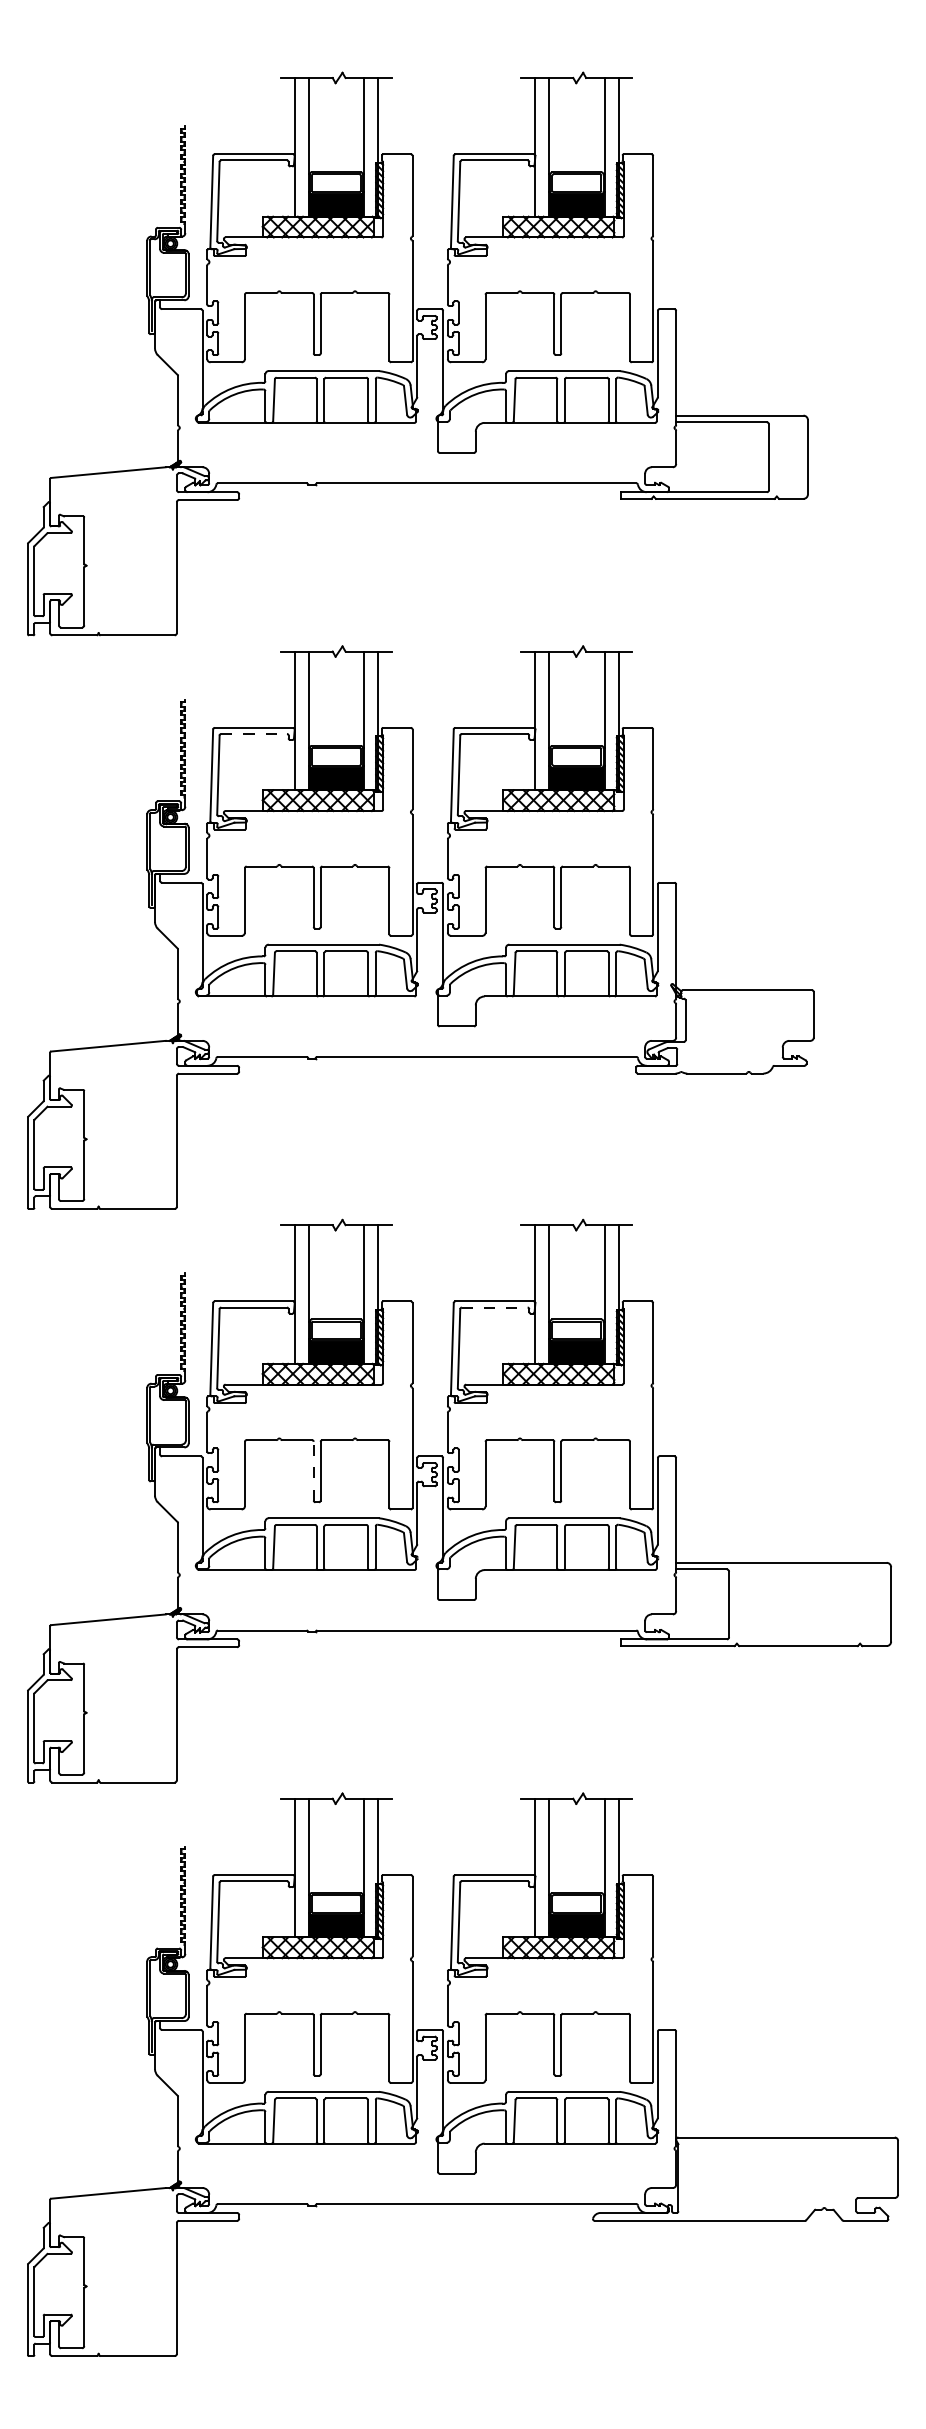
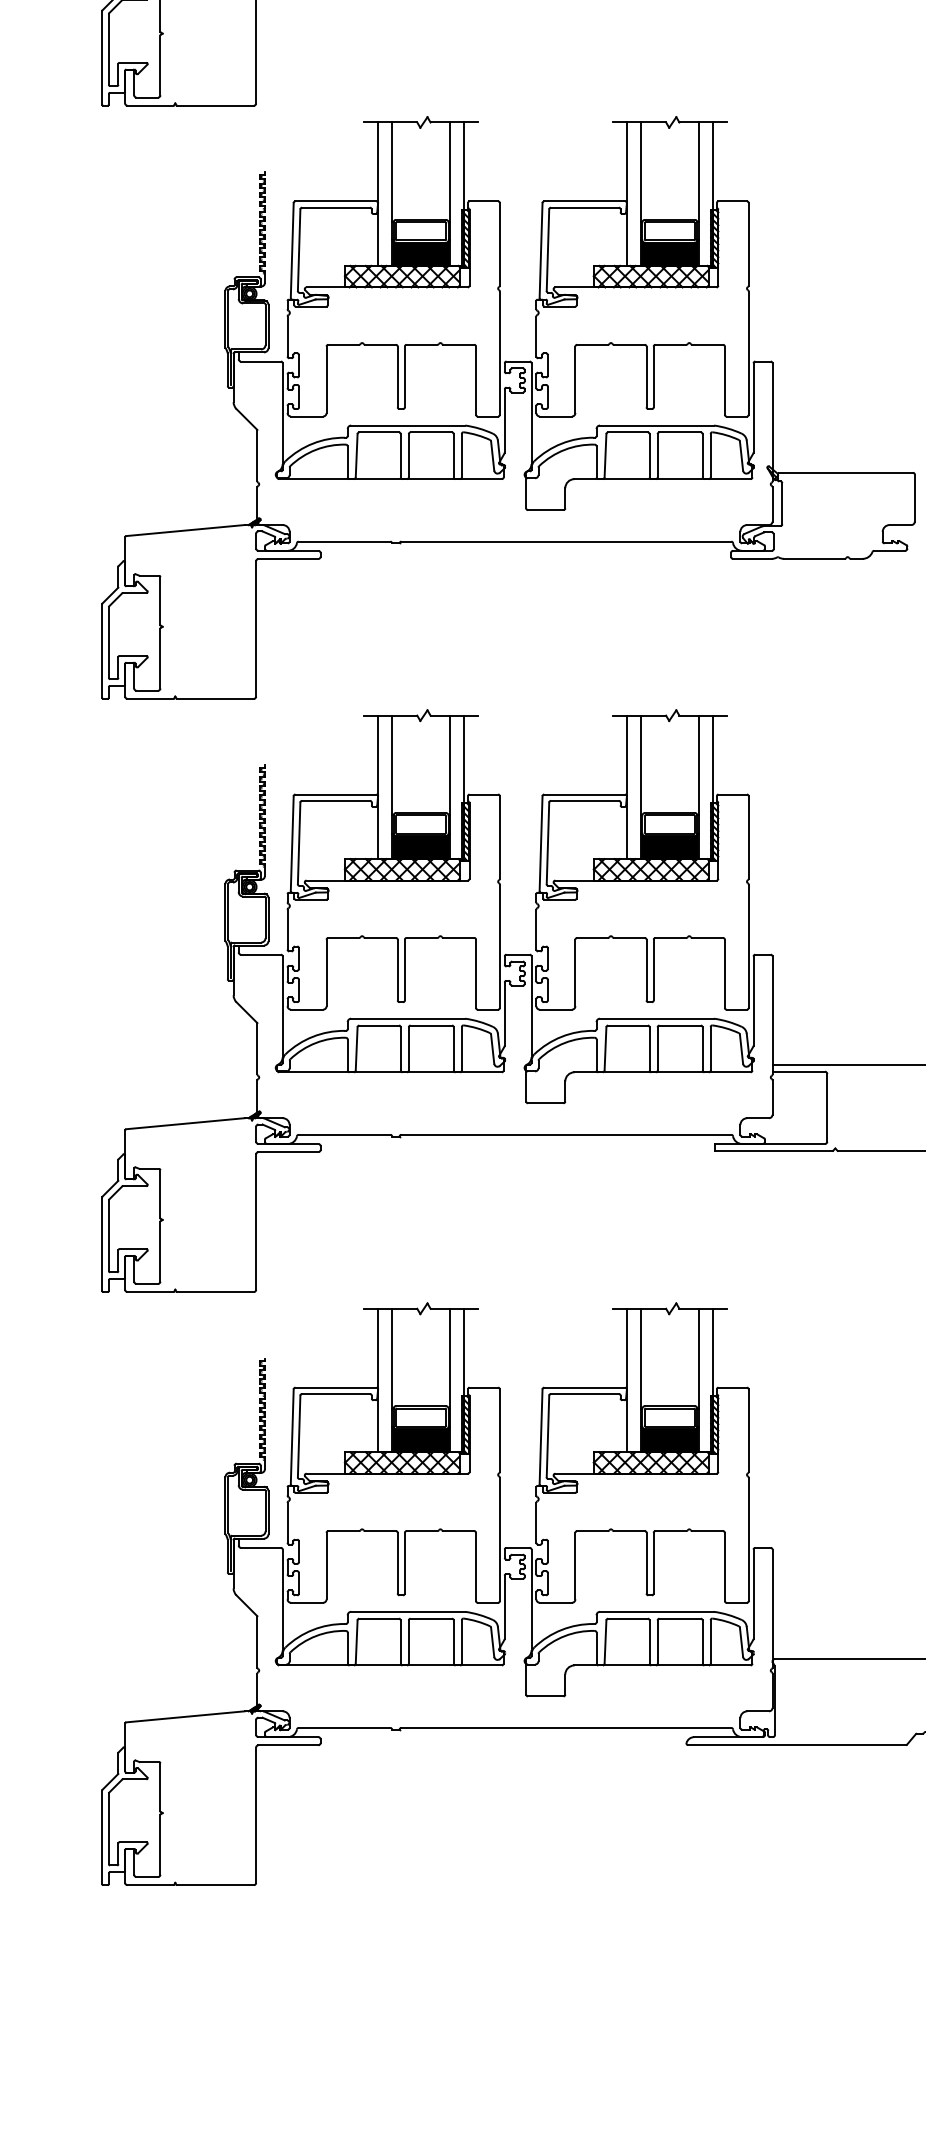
line: (254, 733) -> (336, 207), dashed -> solid
line: (494, 1307) -> (584, 800), dashed -> solid
line: (313, 1470) -> (397, 969), dashed -> solid

